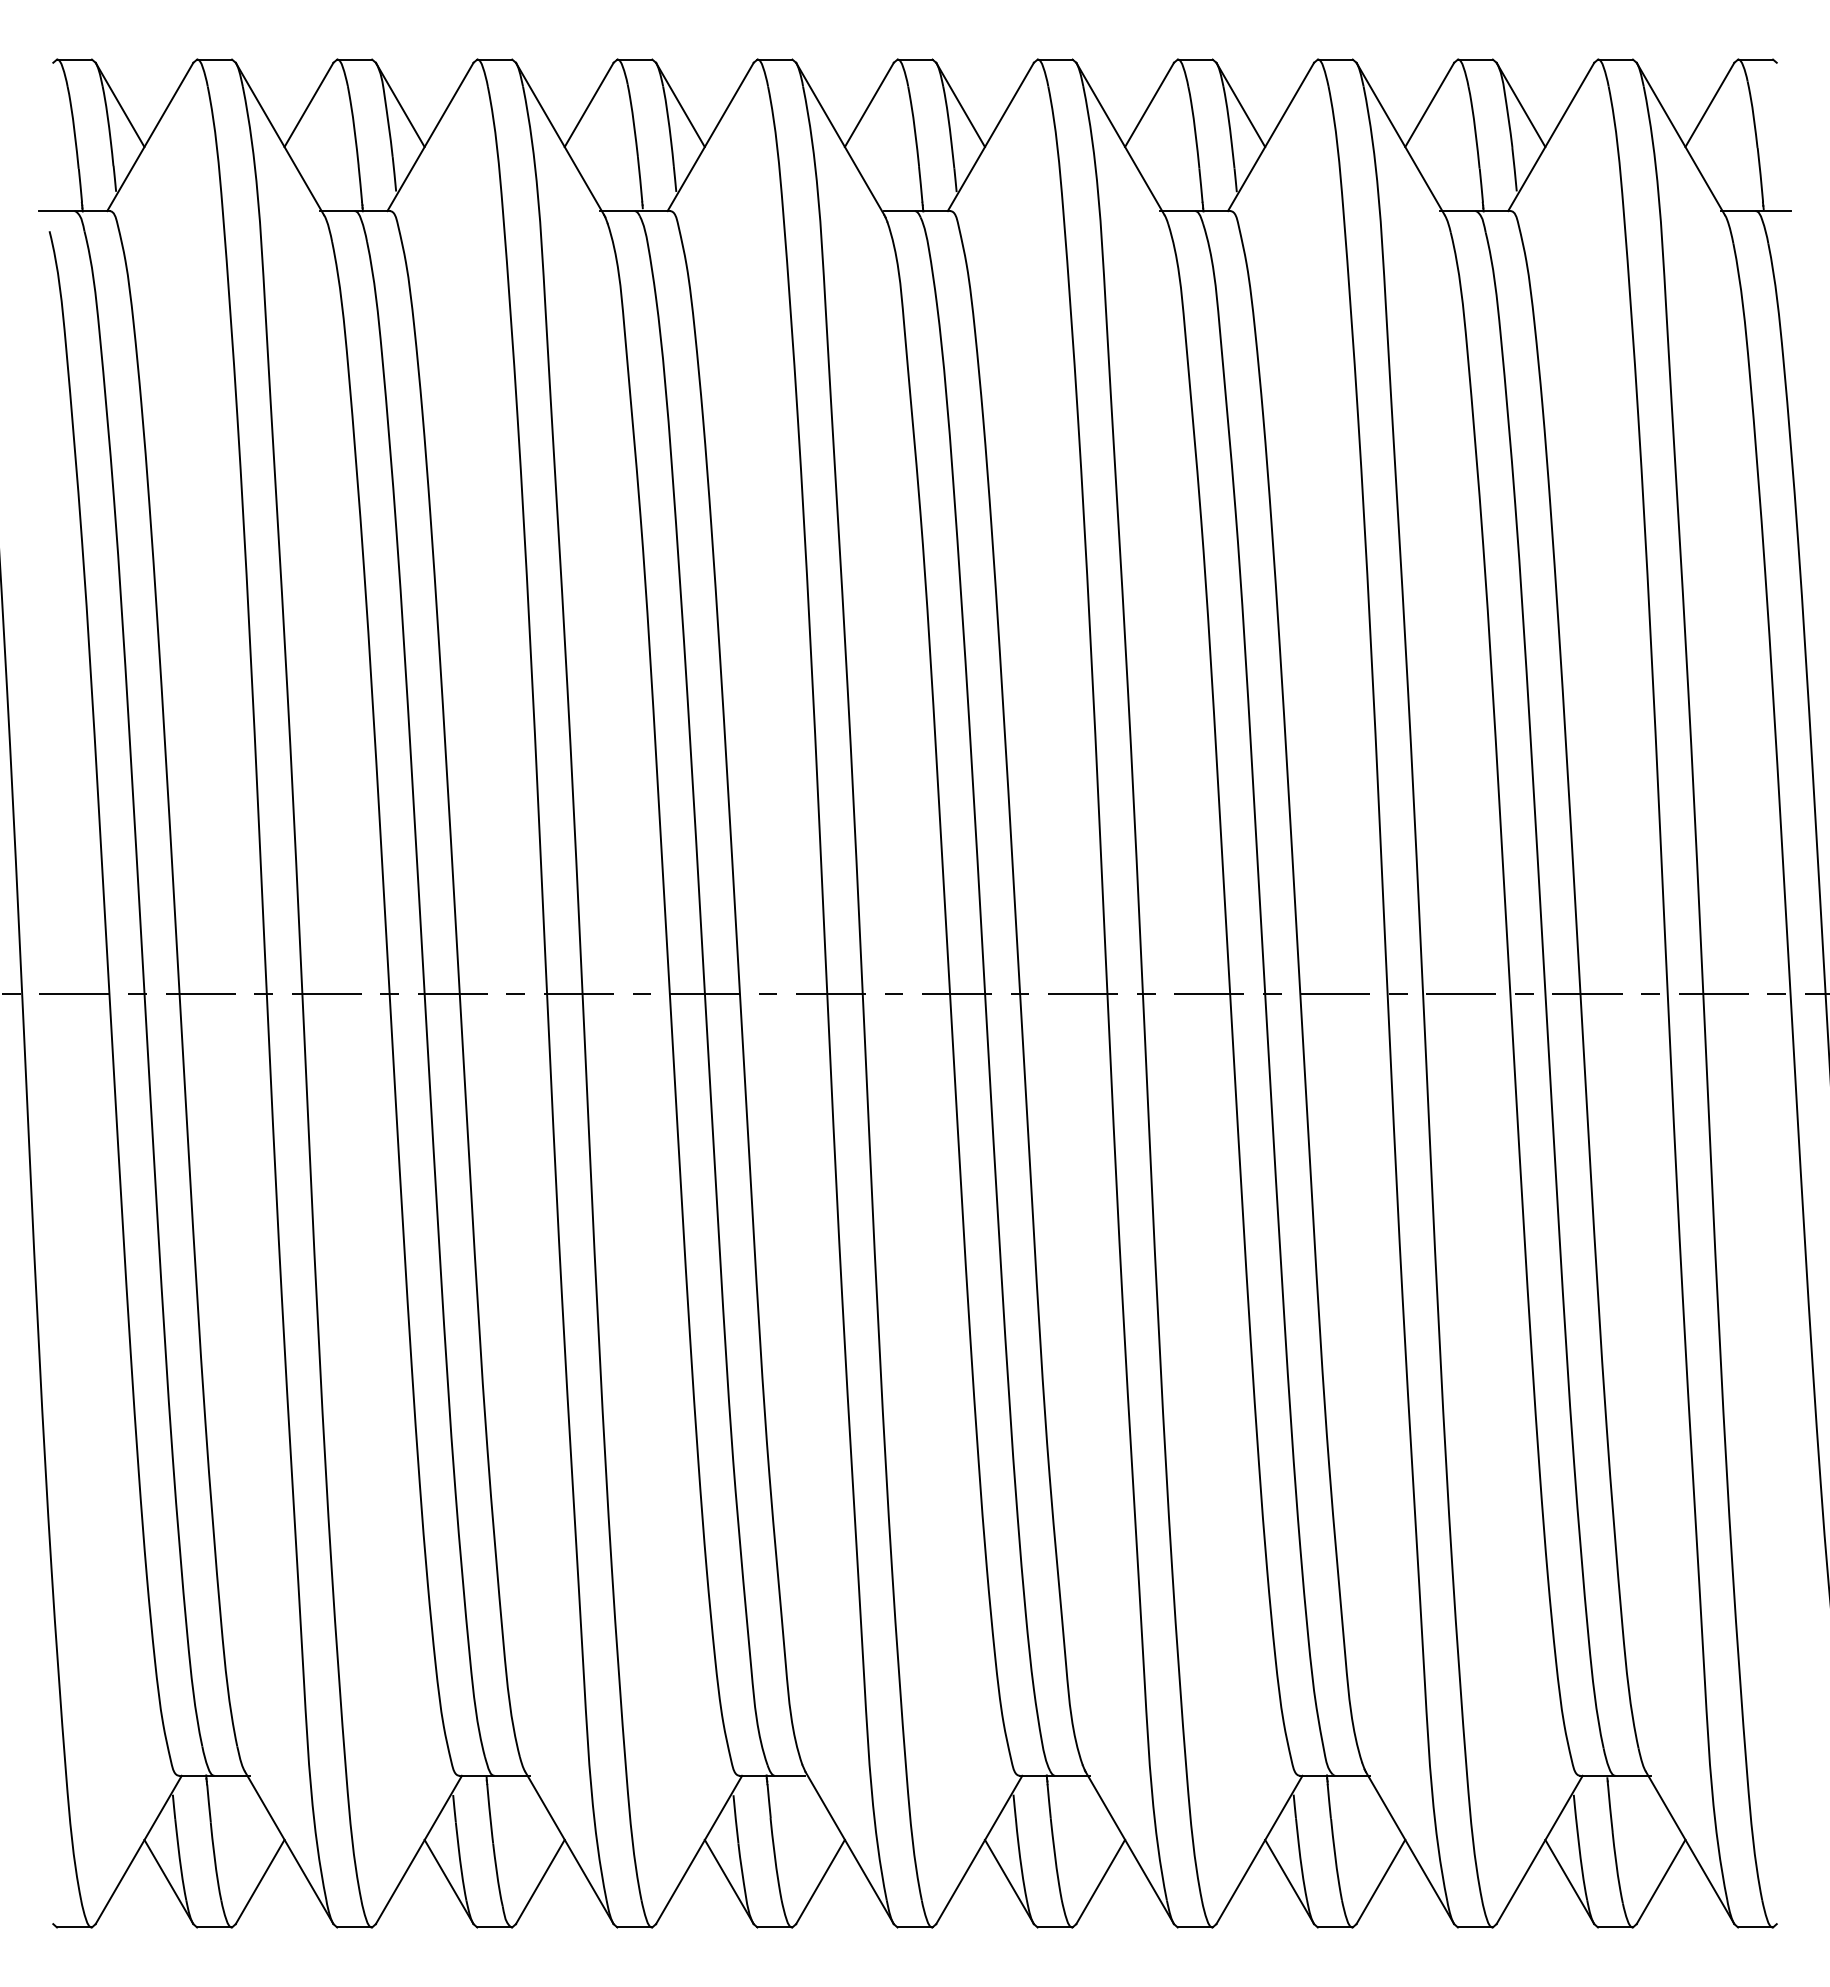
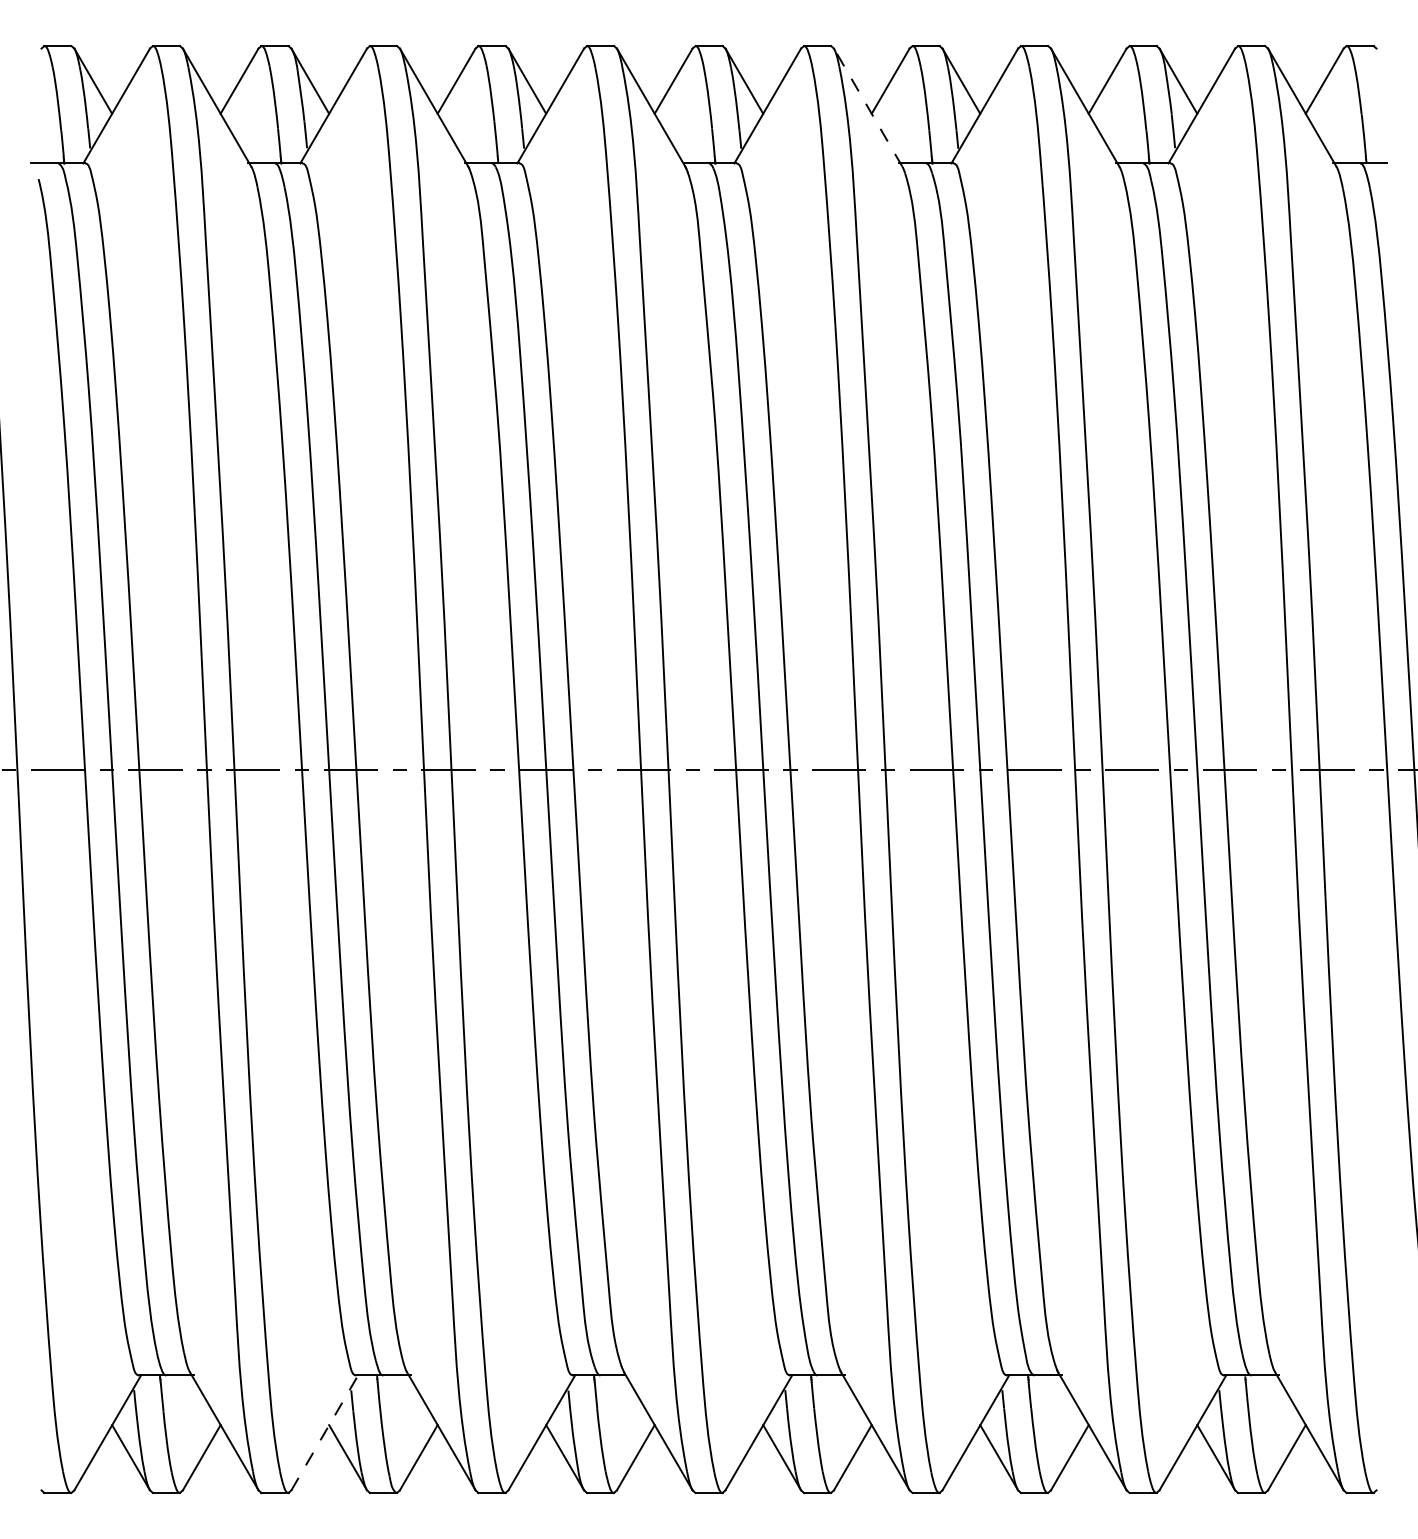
line: (1120, 138) -> (868, 107), solid -> dashed
line: (418, 1849) -> (324, 1432), solid -> dashed

